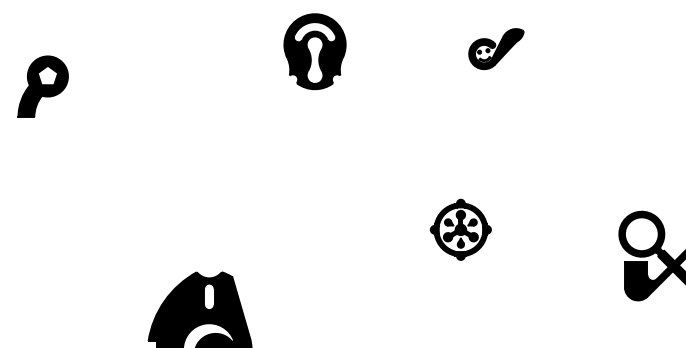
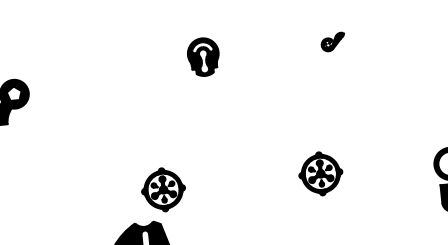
part: (496, 49) -> (333, 42), size x0.6
part: (314, 51) -> (203, 57), size x0.7
part: (240, 229) -> (163, 189), added

